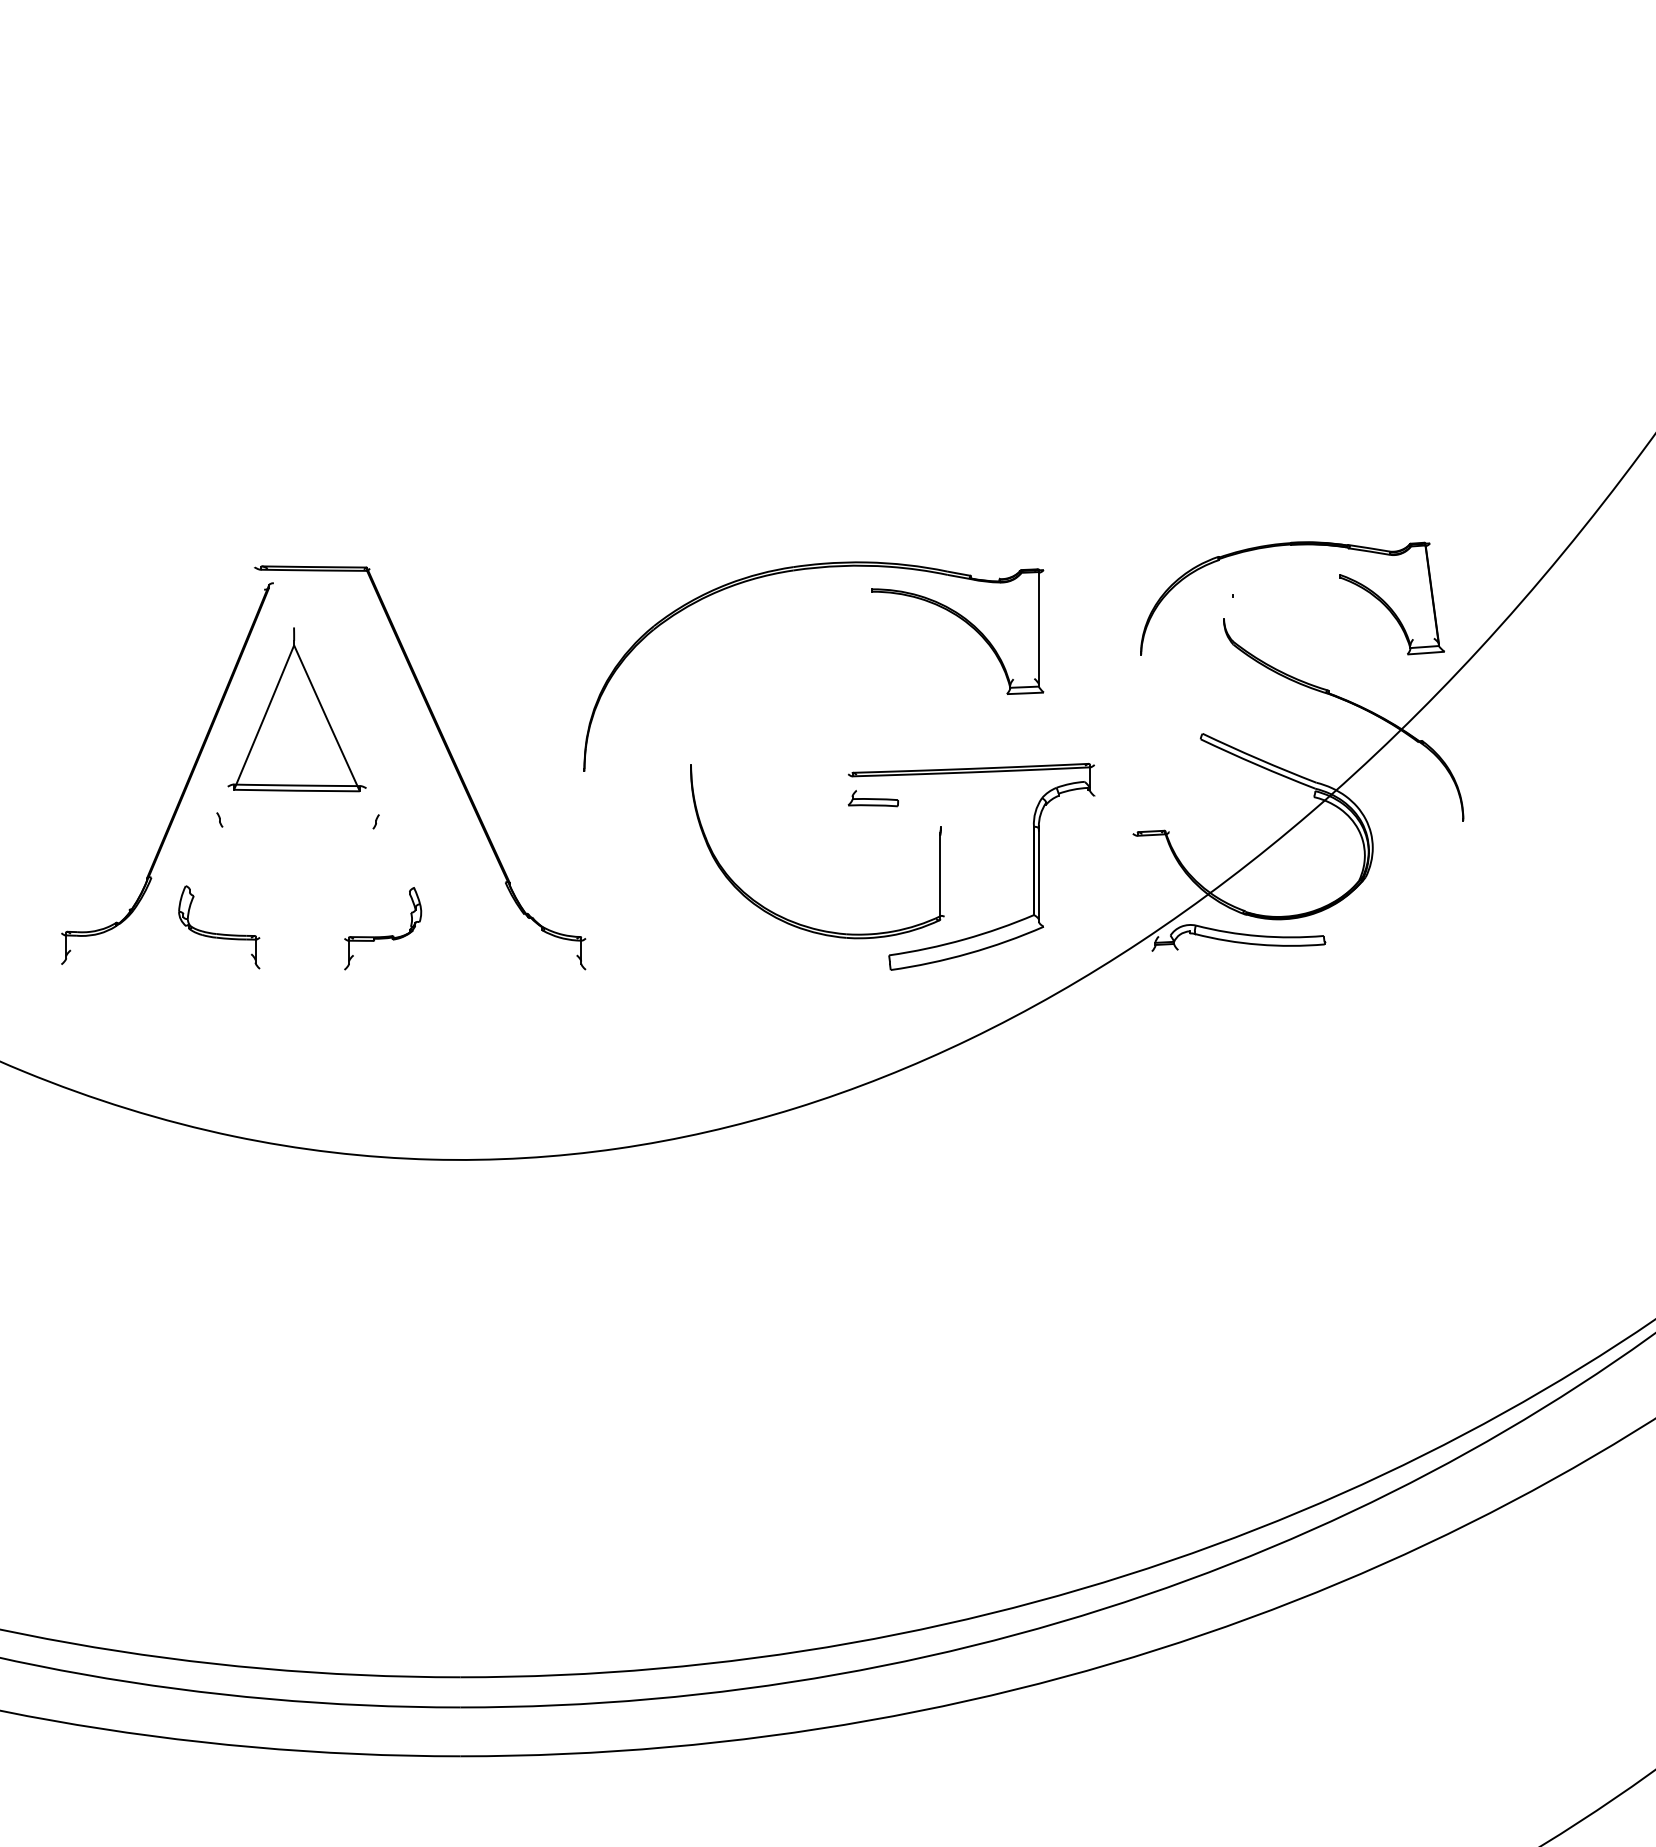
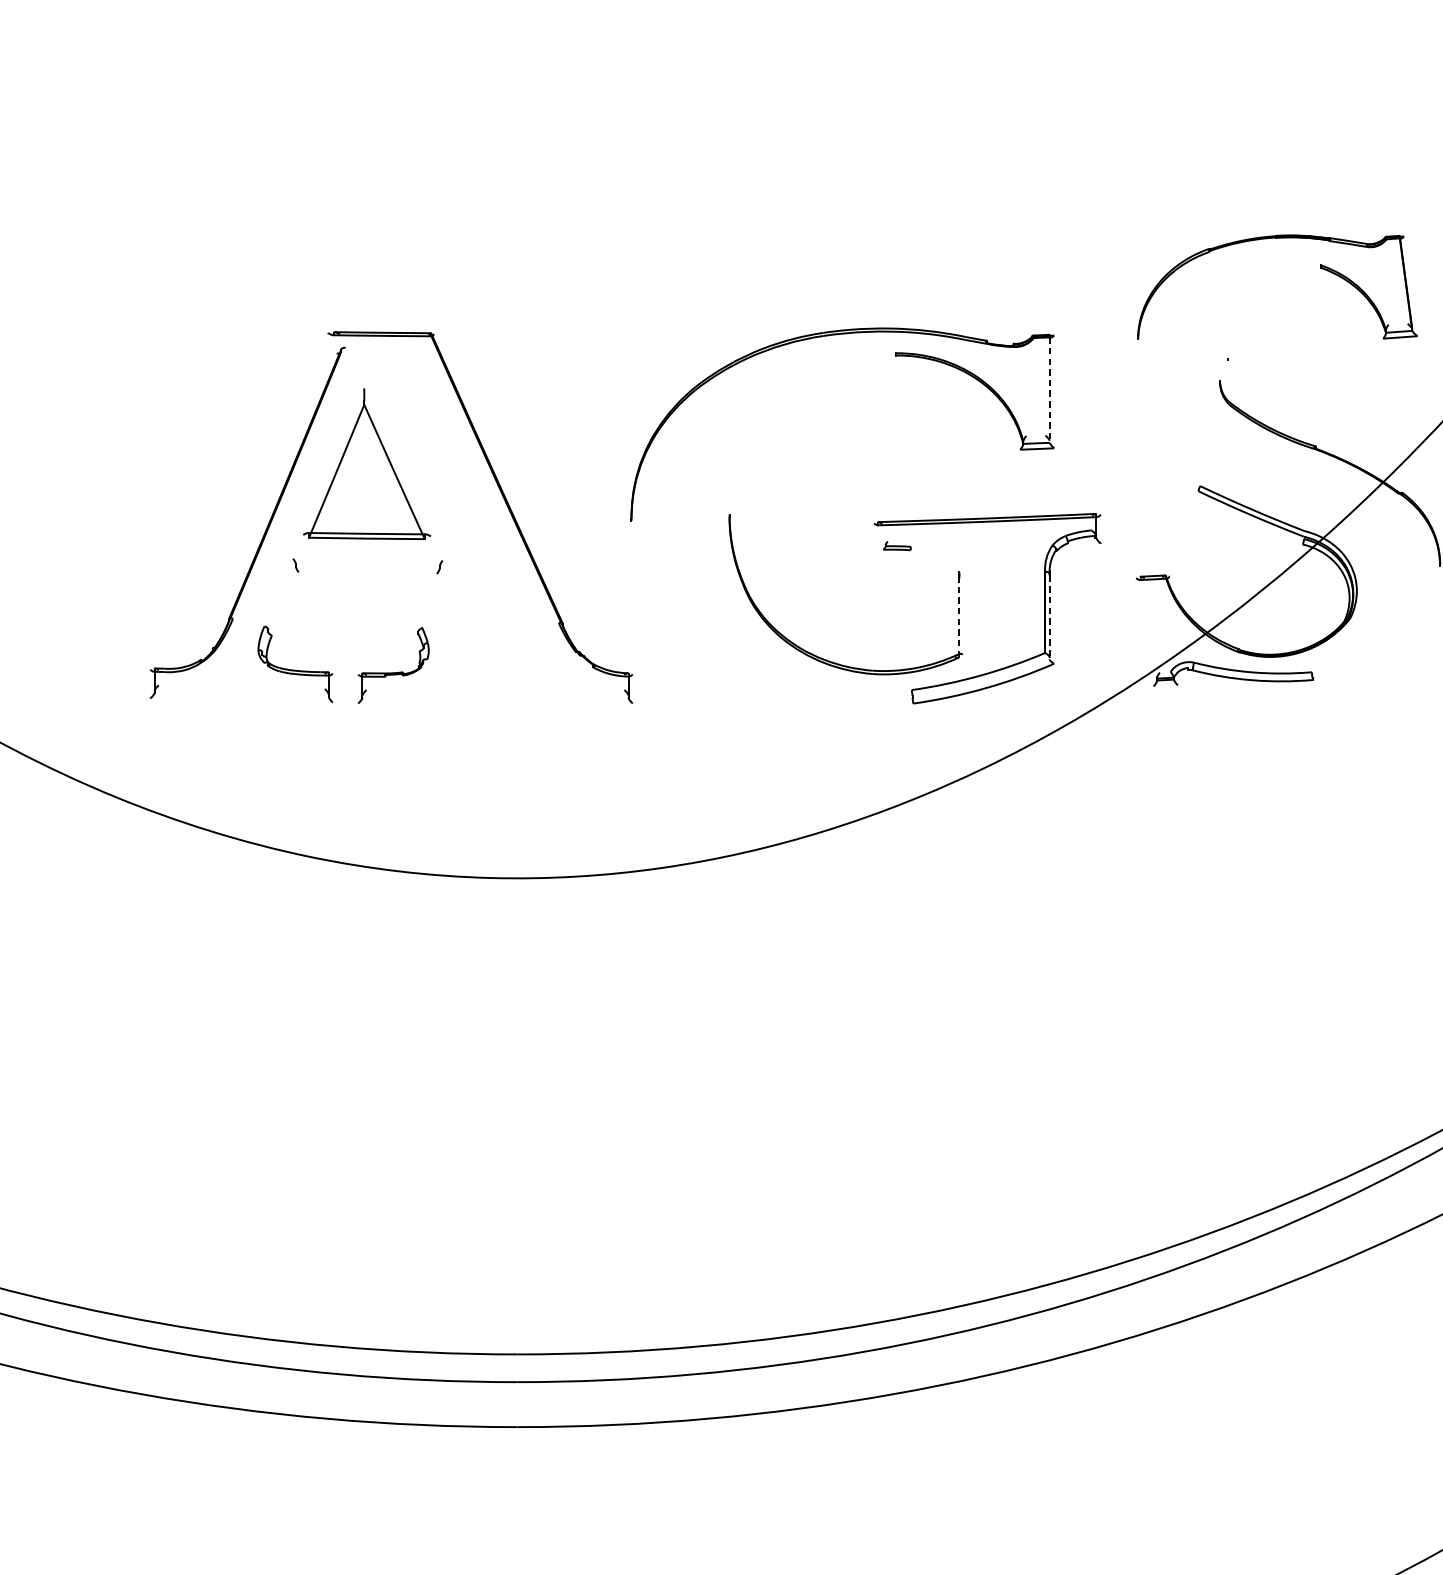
part: (1339, 578) -> (1320, 268), moved
line: (1038, 629) -> (1049, 390), solid -> dashed
part: (872, 798) -> (896, 545), size x0.6
line: (940, 876) -> (959, 617), solid -> dashed
line: (1038, 876) -> (1049, 617), solid -> dashed
part: (386, 935) -> (396, 671), moved

